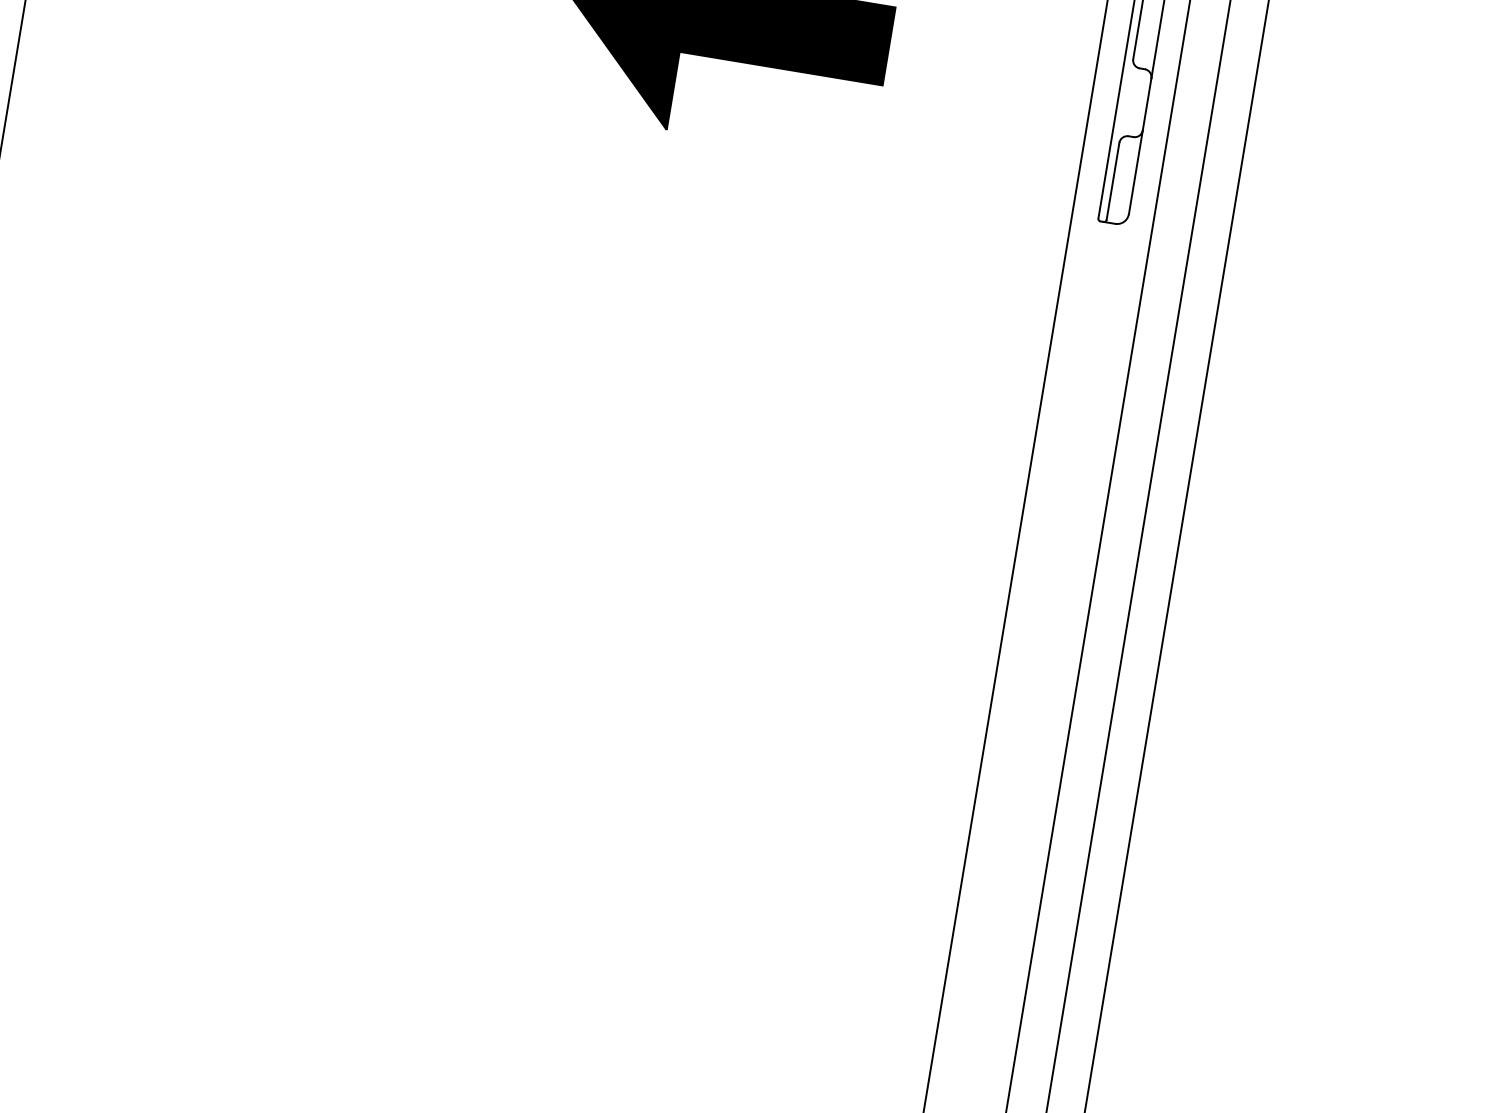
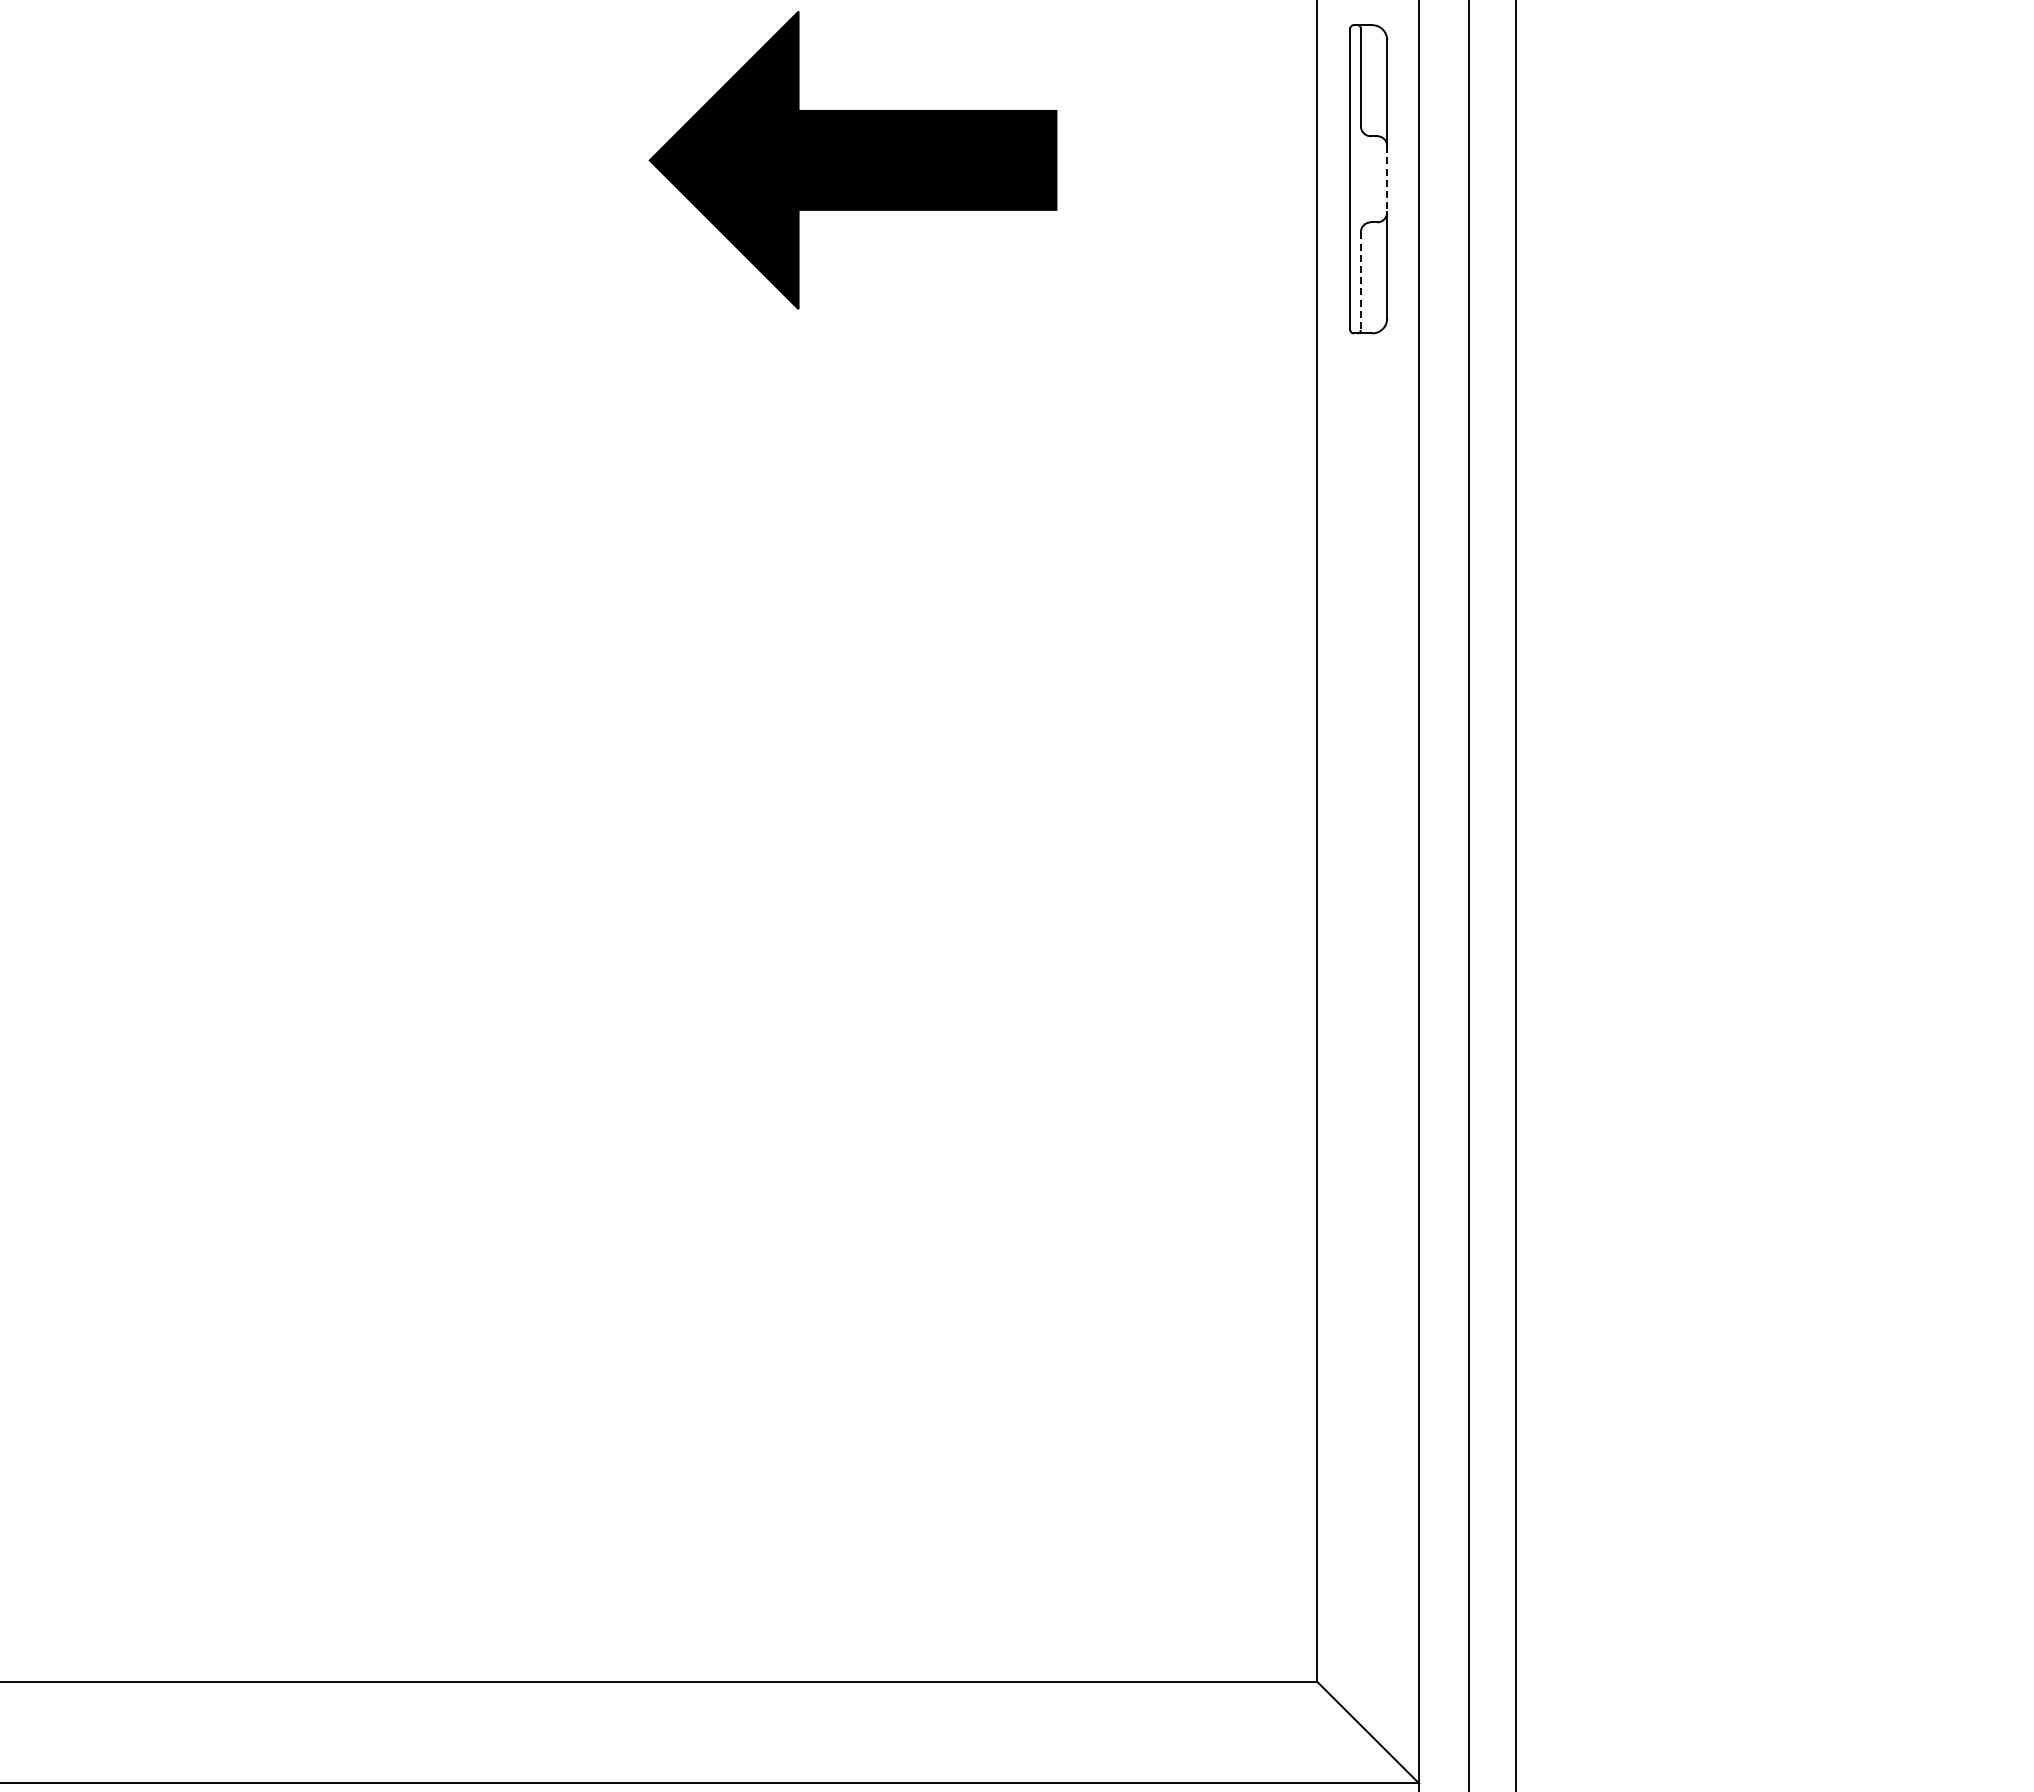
line: (1147, 104) -> (1387, 179), solid -> dashed
line: (1112, 181) -> (1360, 281), solid -> dashed

